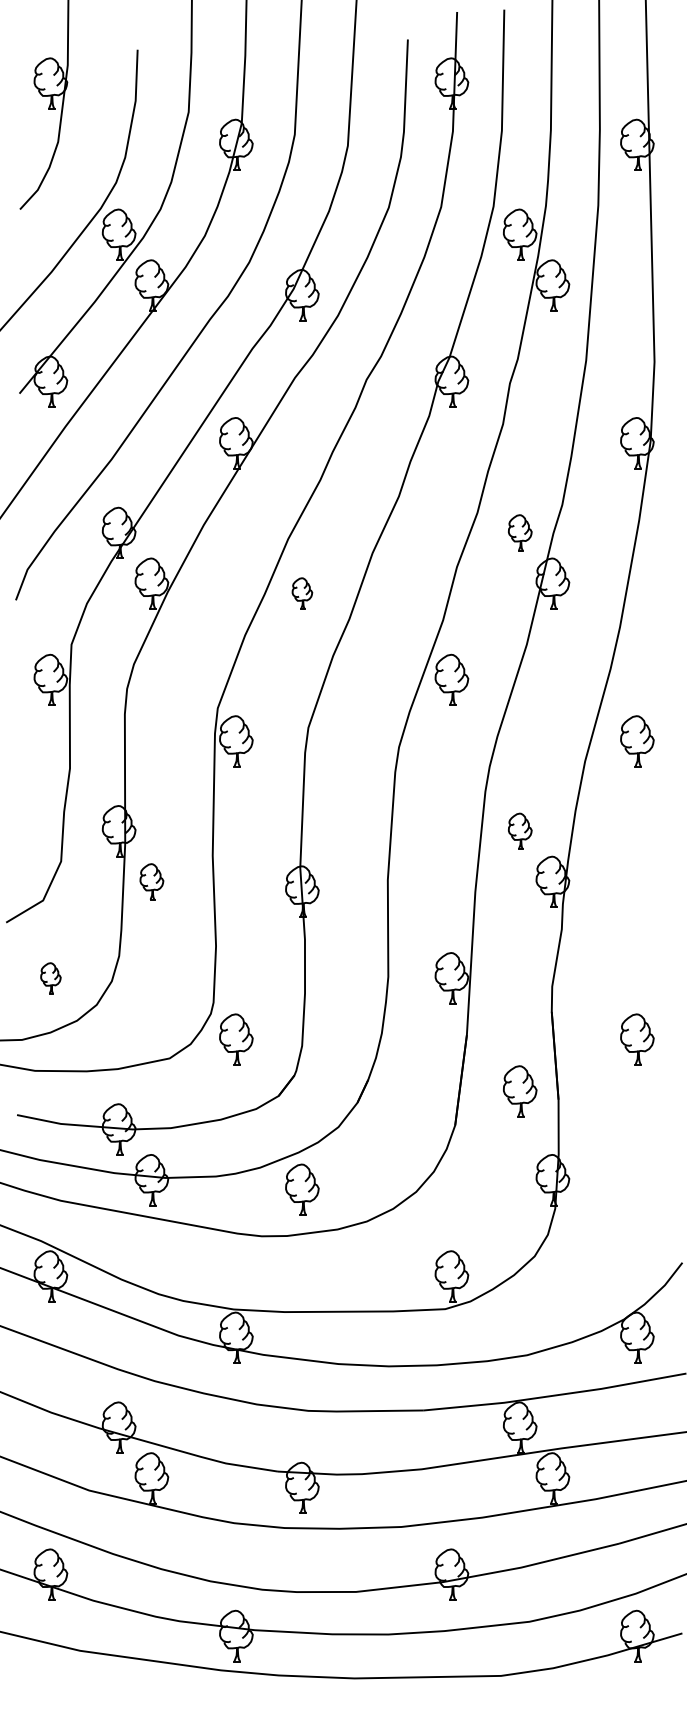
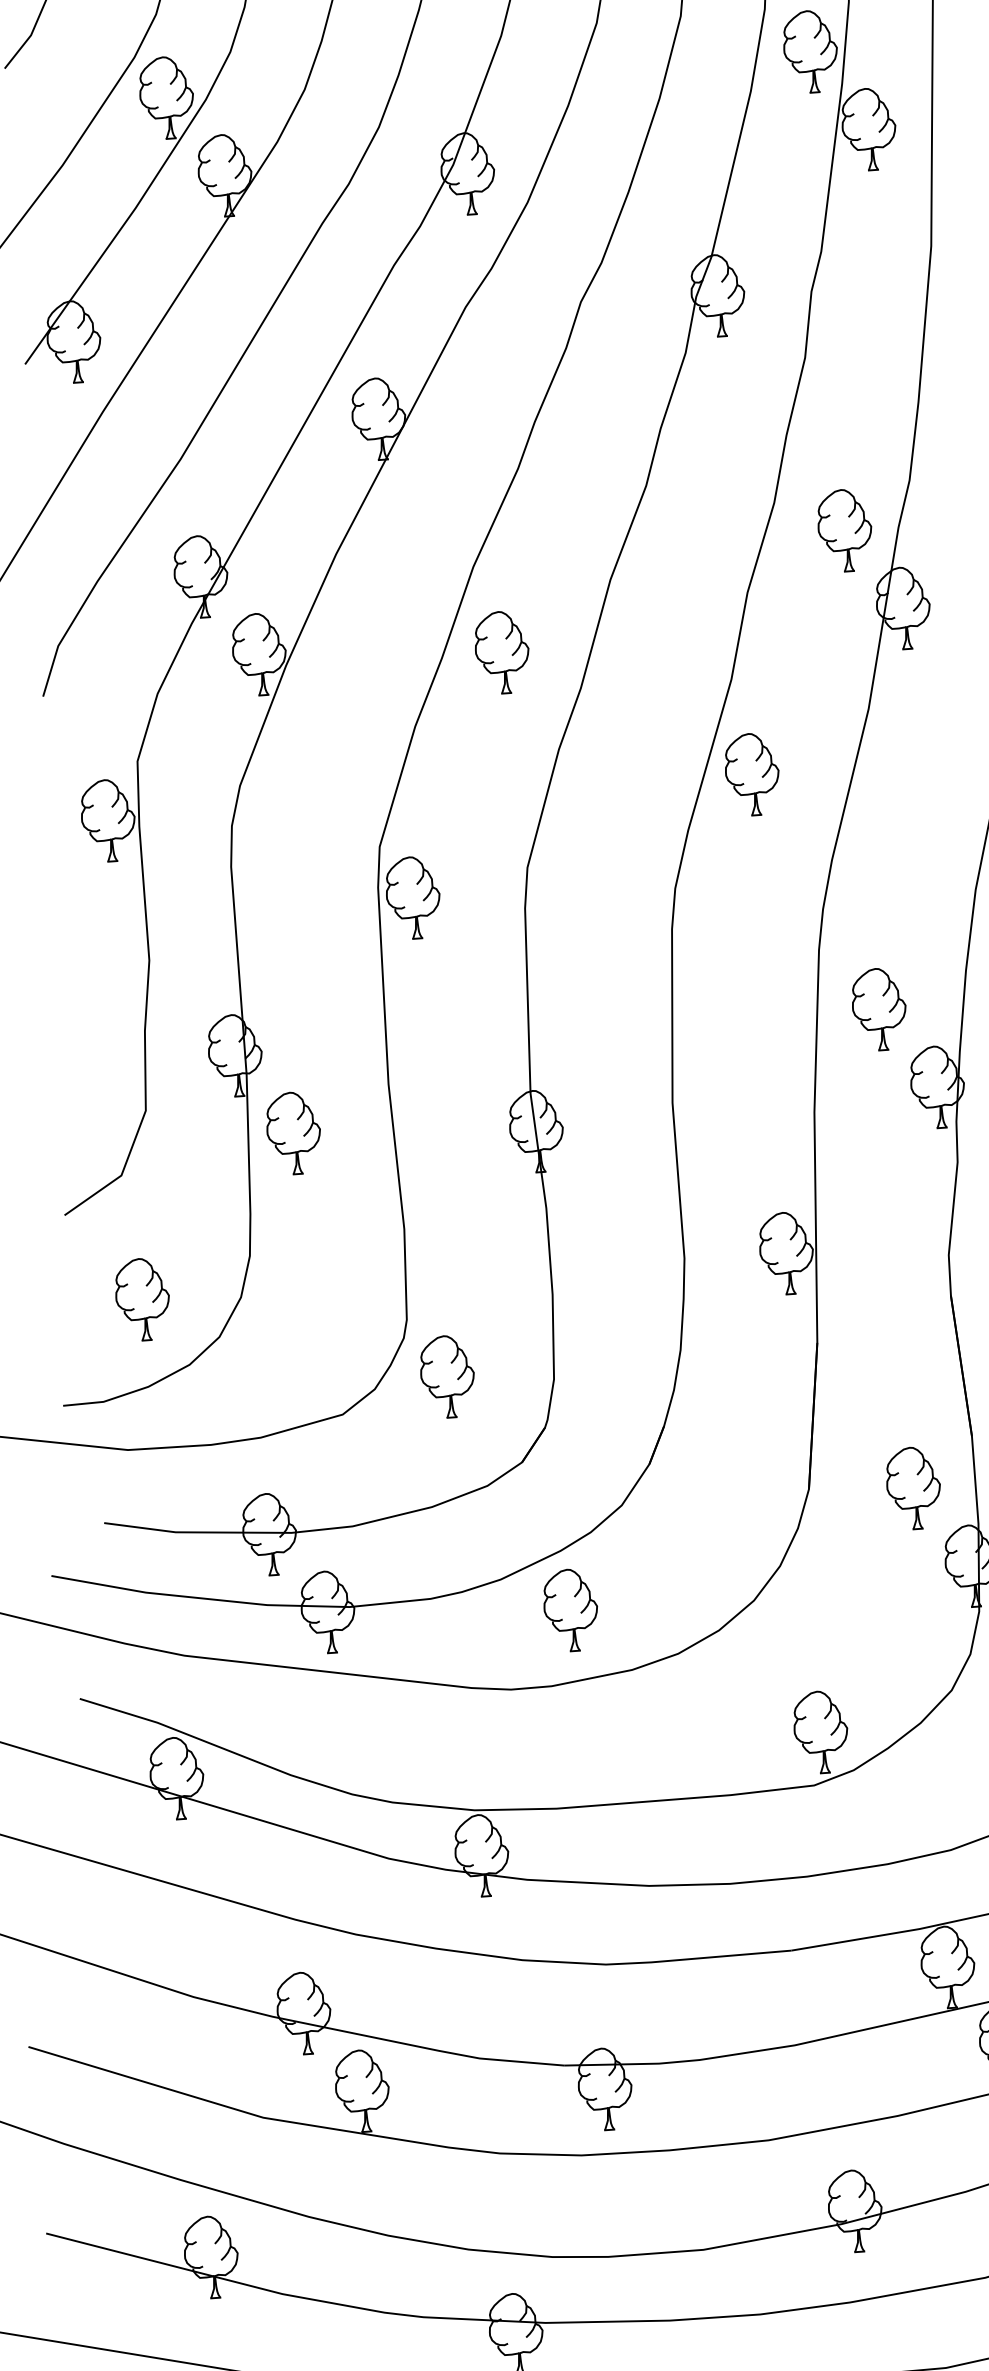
part: (520, 532) -> (845, 529), size x1.43
part: (302, 593) -> (502, 652), size x1.67
part: (520, 831) -> (879, 1009), size x1.43
part: (151, 881) -> (293, 1132), size x1.43
part: (50, 978) -> (142, 1299), size x1.67
part: (520, 1091) -> (914, 1488), moved

